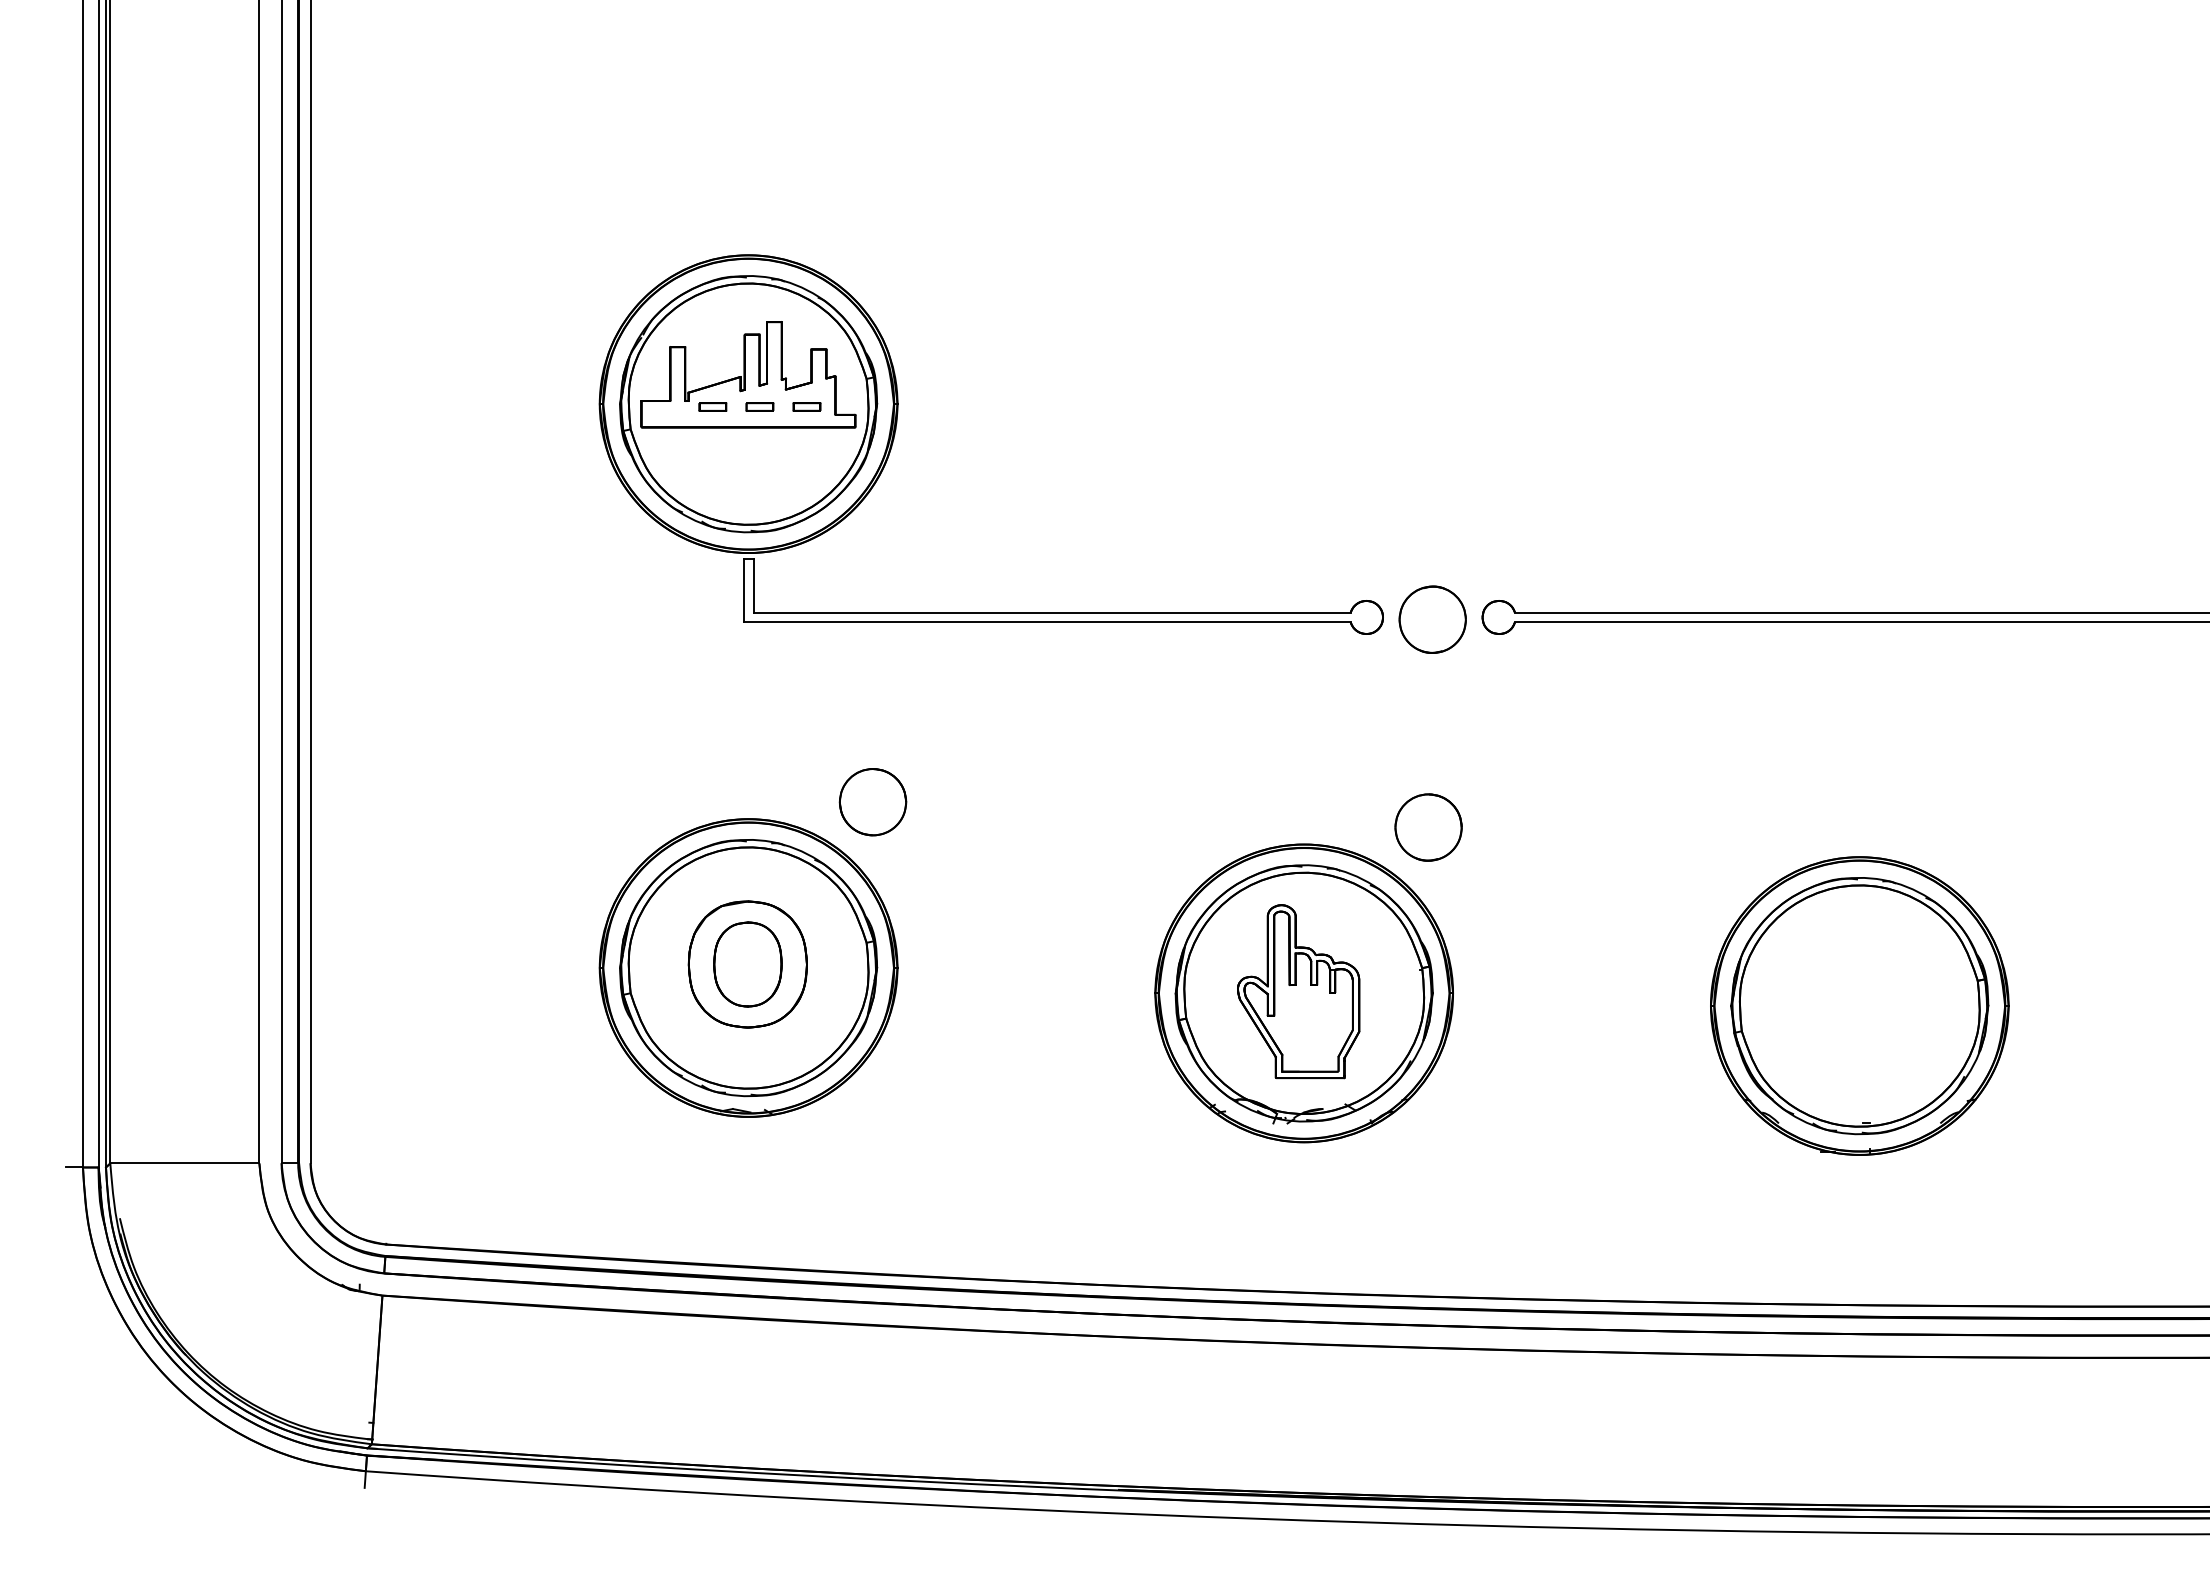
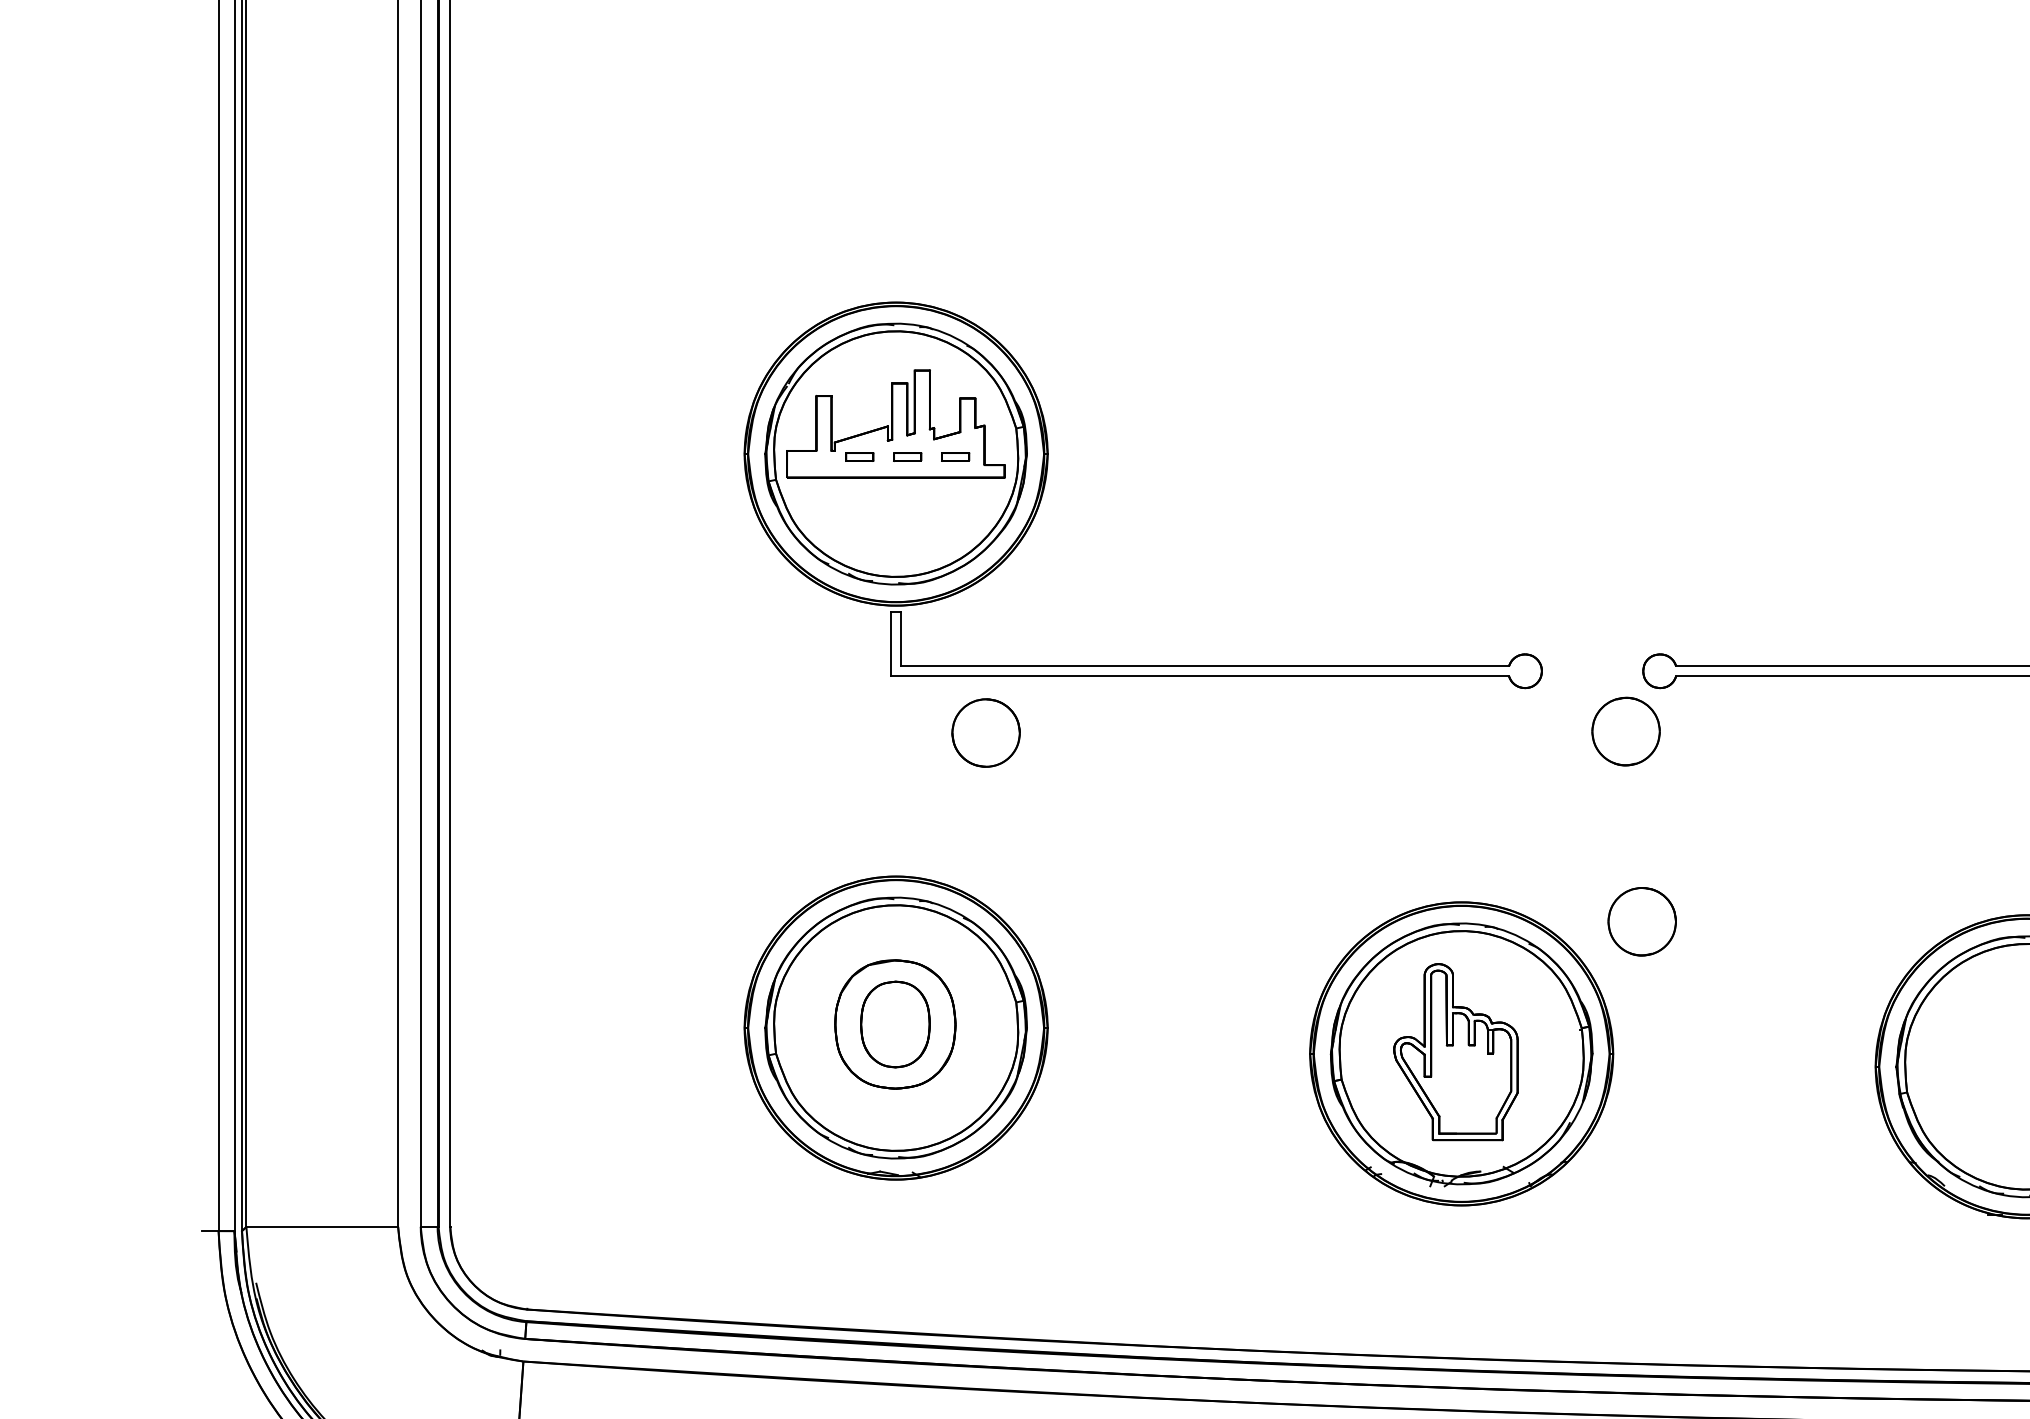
part: (1432, 619) -> (1625, 731), moved
part: (872, 802) -> (985, 733), moved
part: (1428, 827) -> (1642, 921), moved

